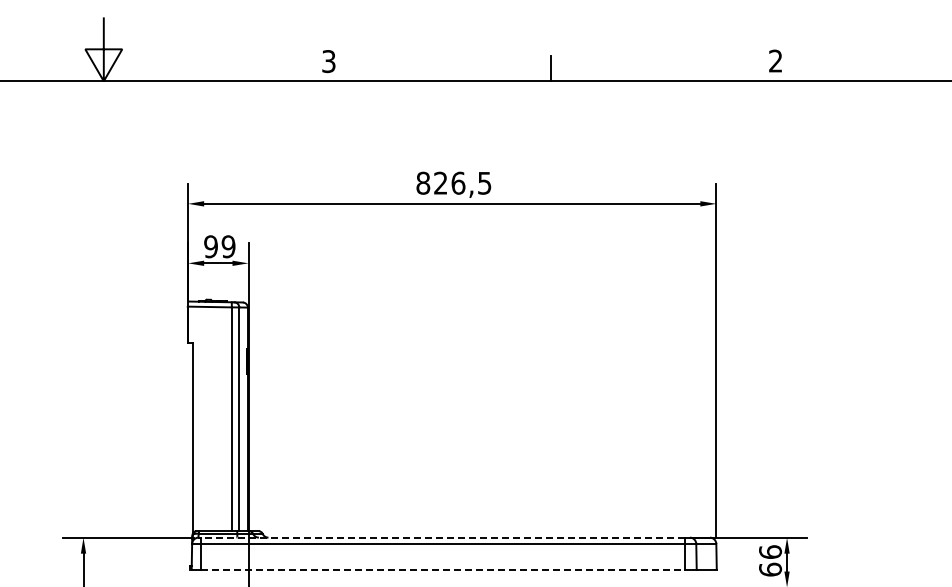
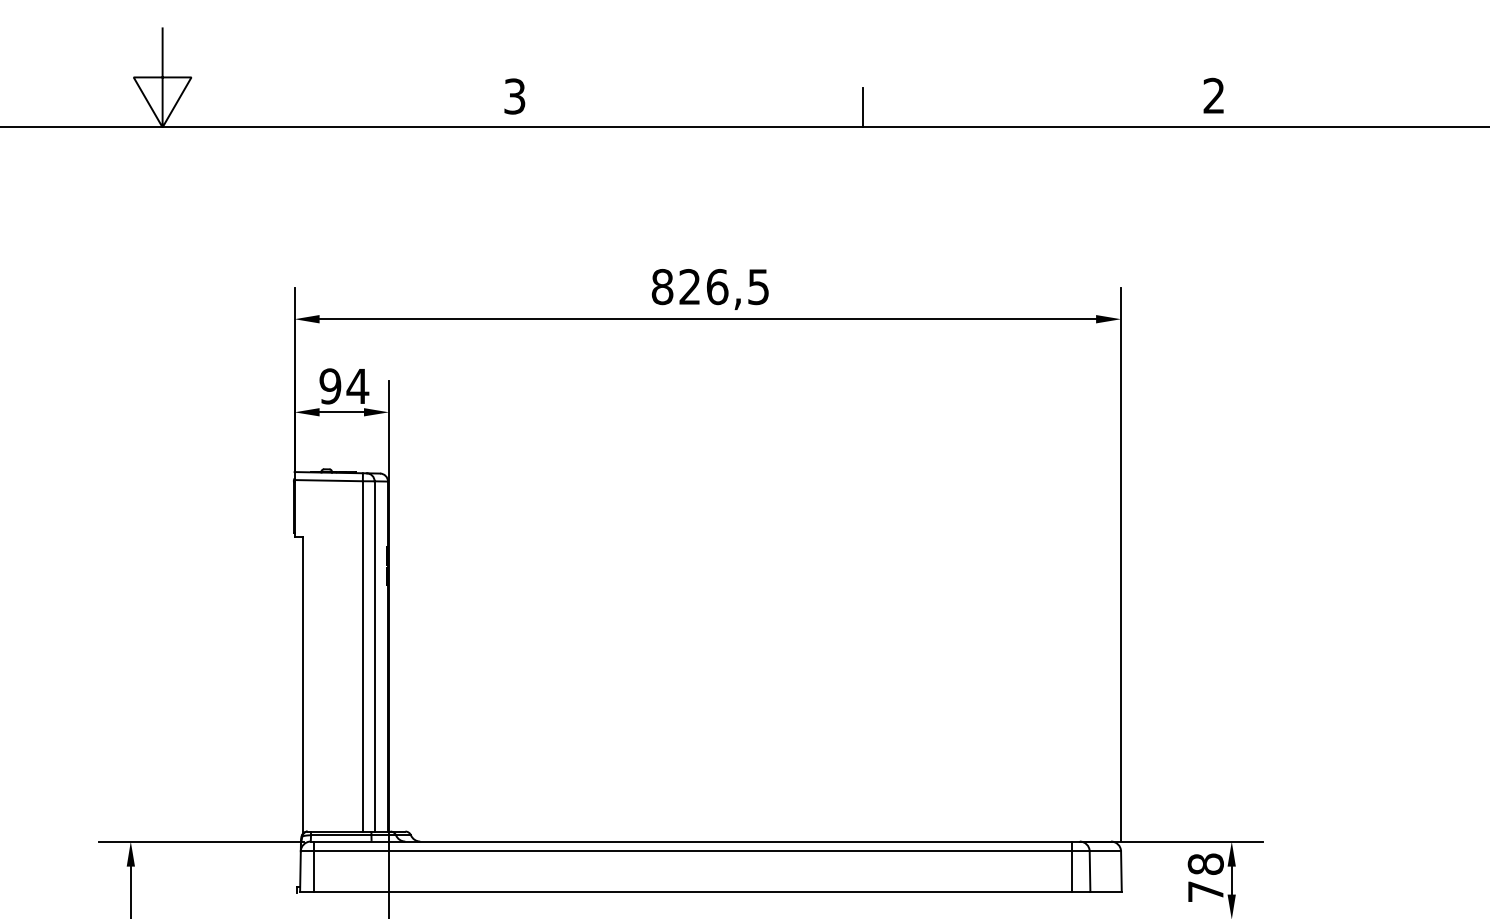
text: (228, 246) -> (357, 385), 99 -> 94
line: (442, 537) -> (692, 841), dashed -> solid
text: (770, 560) -> (1205, 877), 66 -> 78
line: (443, 569) -> (694, 891), dashed -> solid

